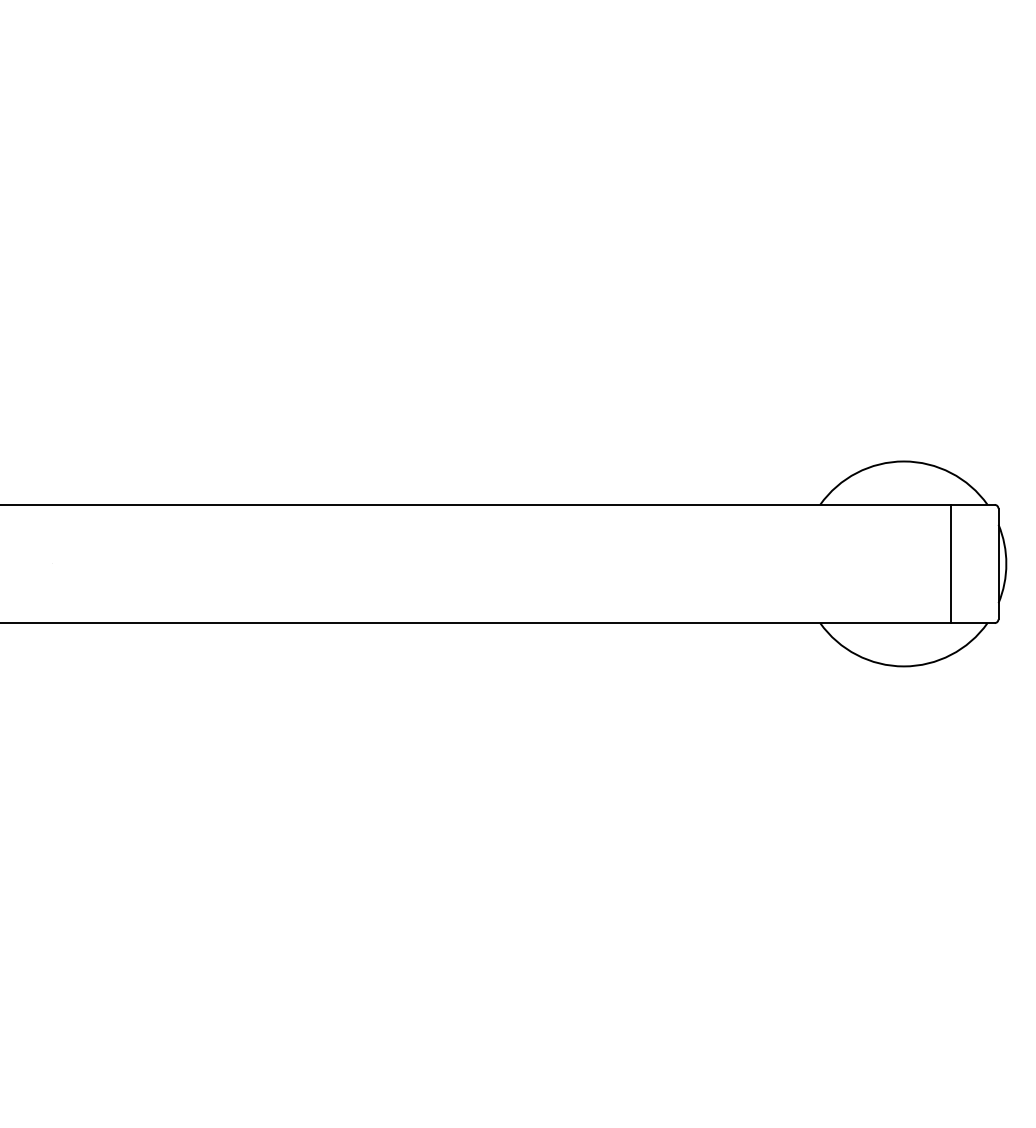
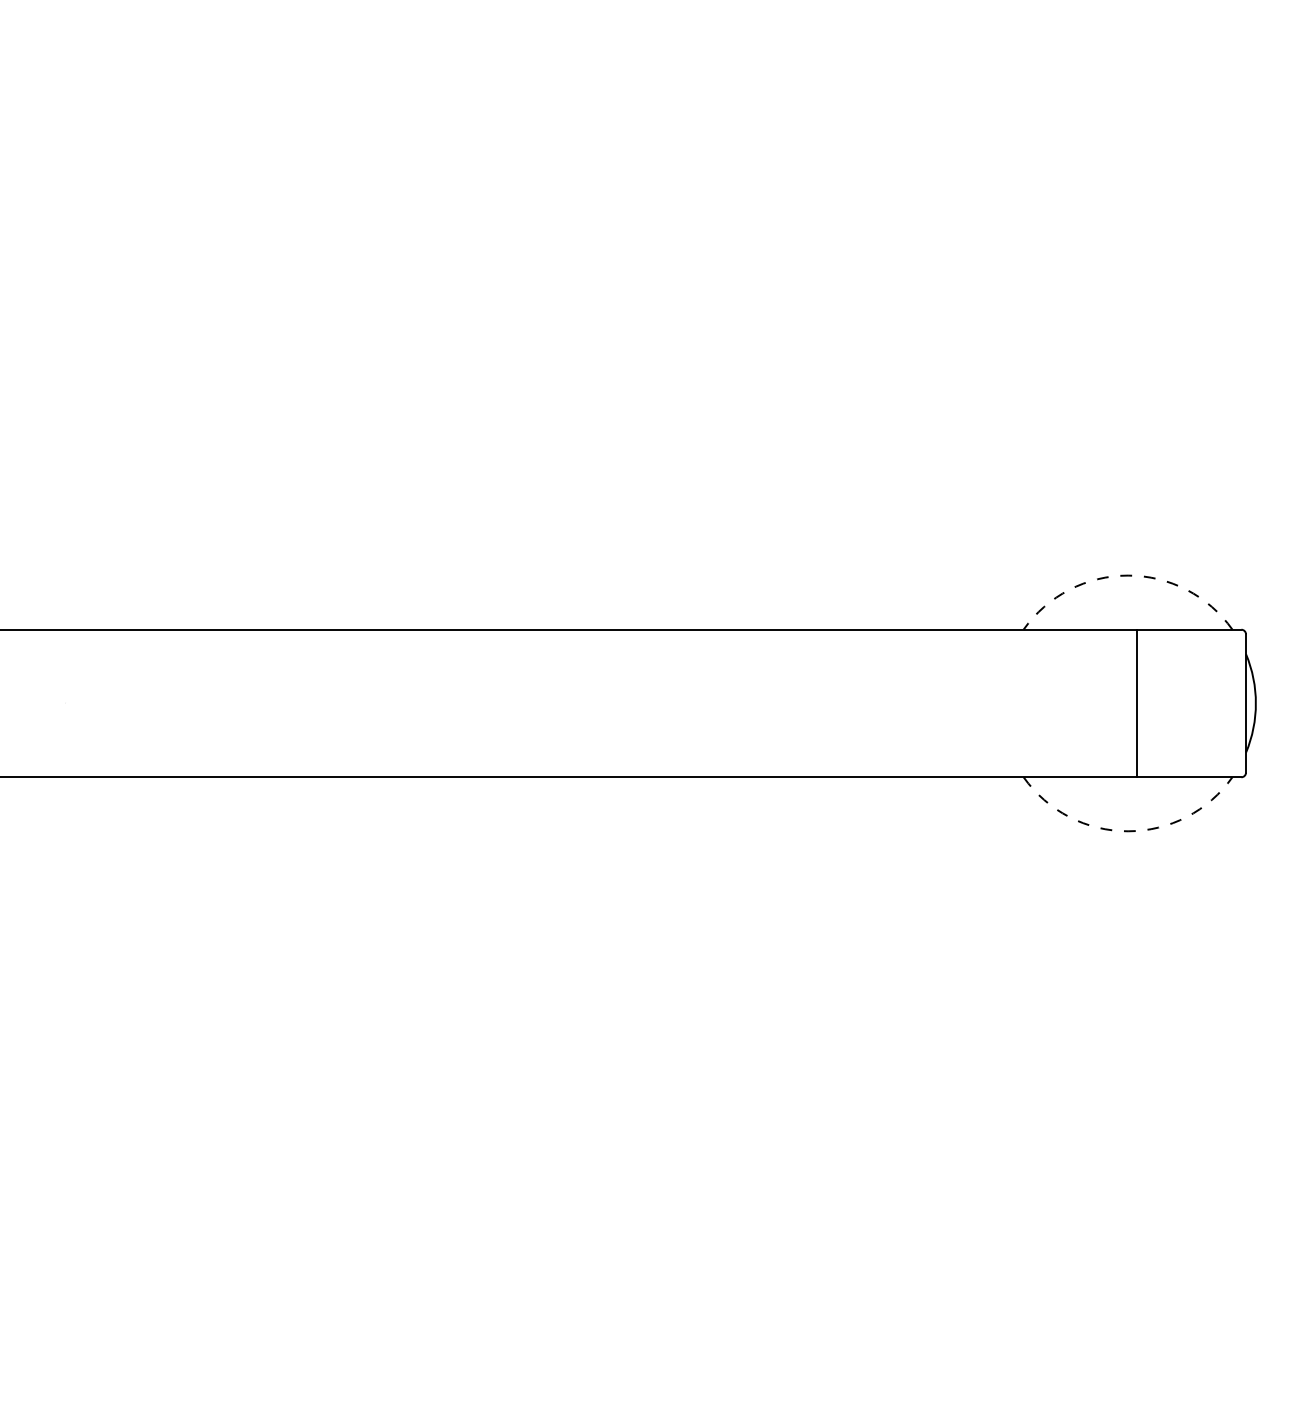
arc: (904, 461) -> (1128, 575), solid -> dashed
line: (951, 564) -> (1137, 703), moved
arc: (904, 666) -> (1128, 831), solid -> dashed

